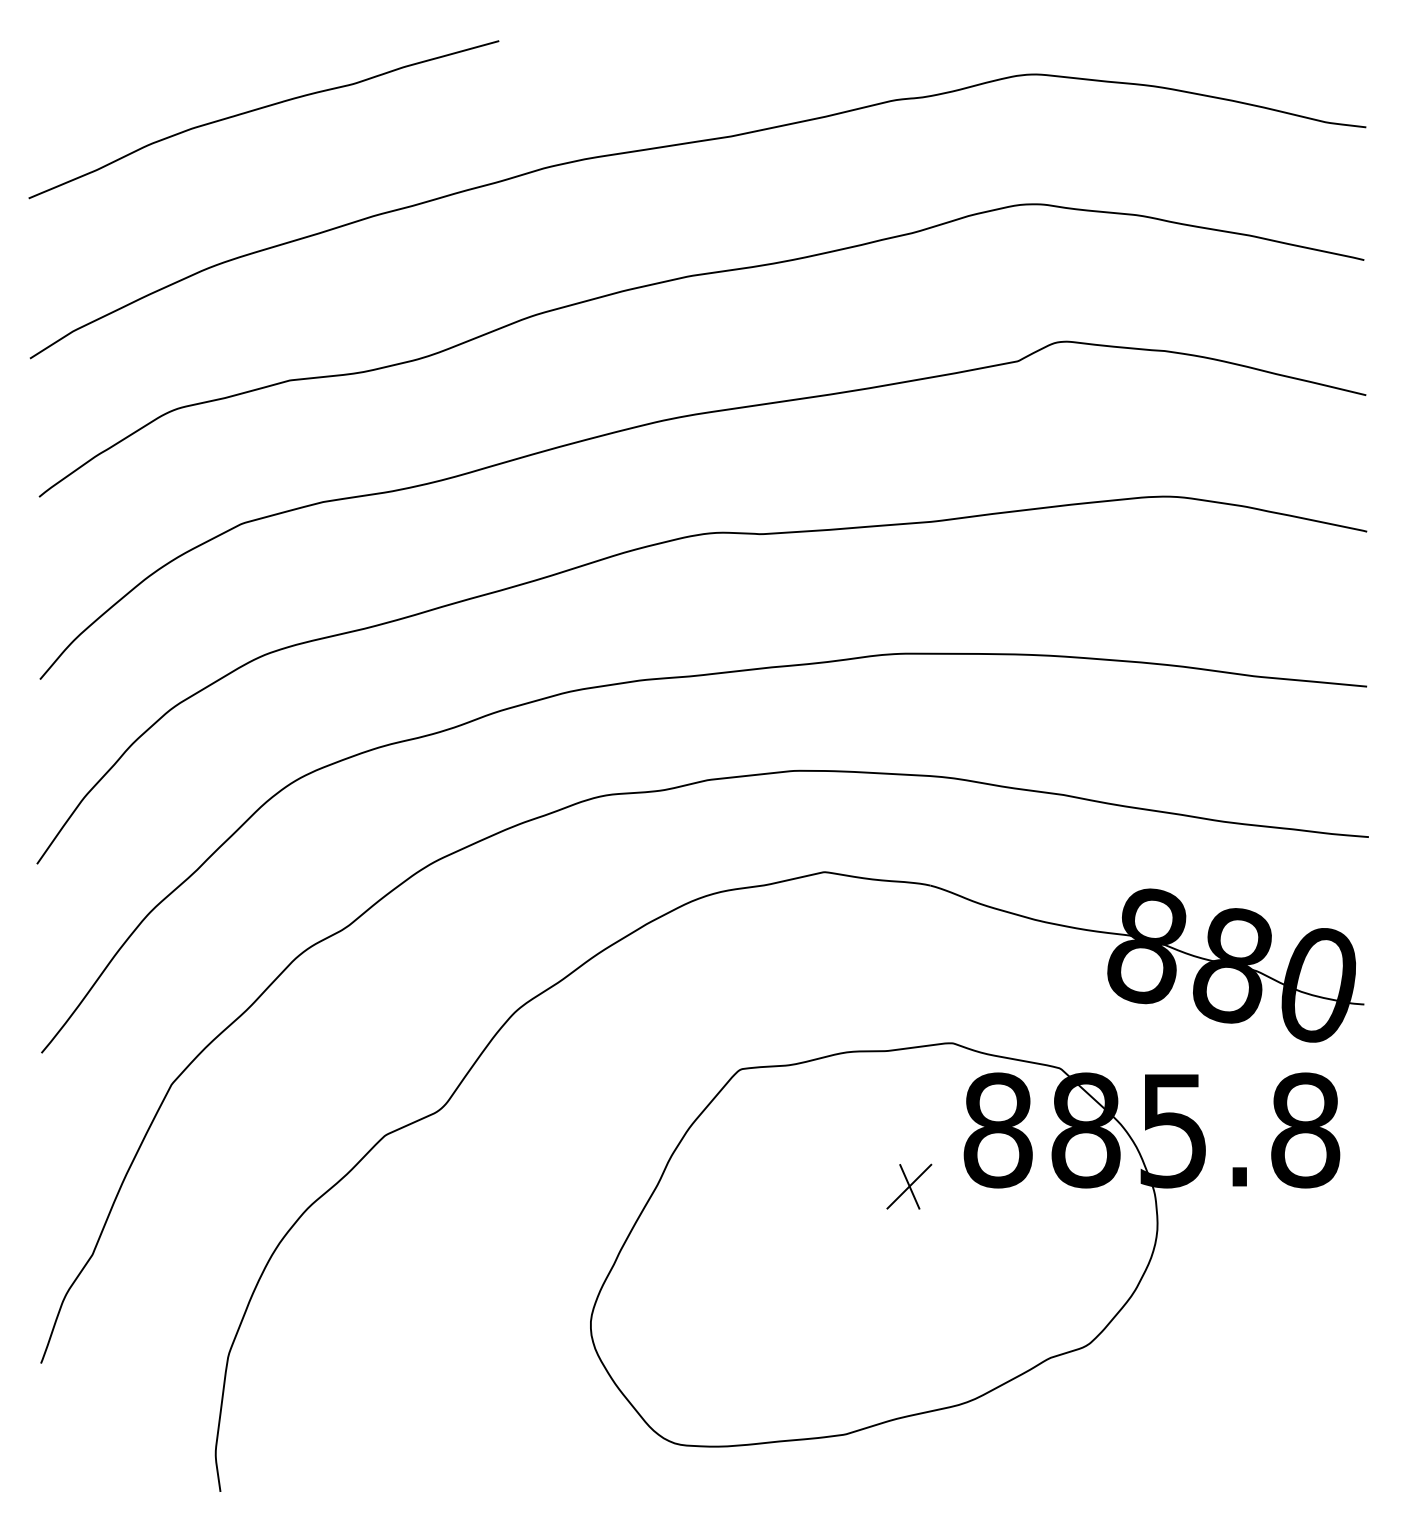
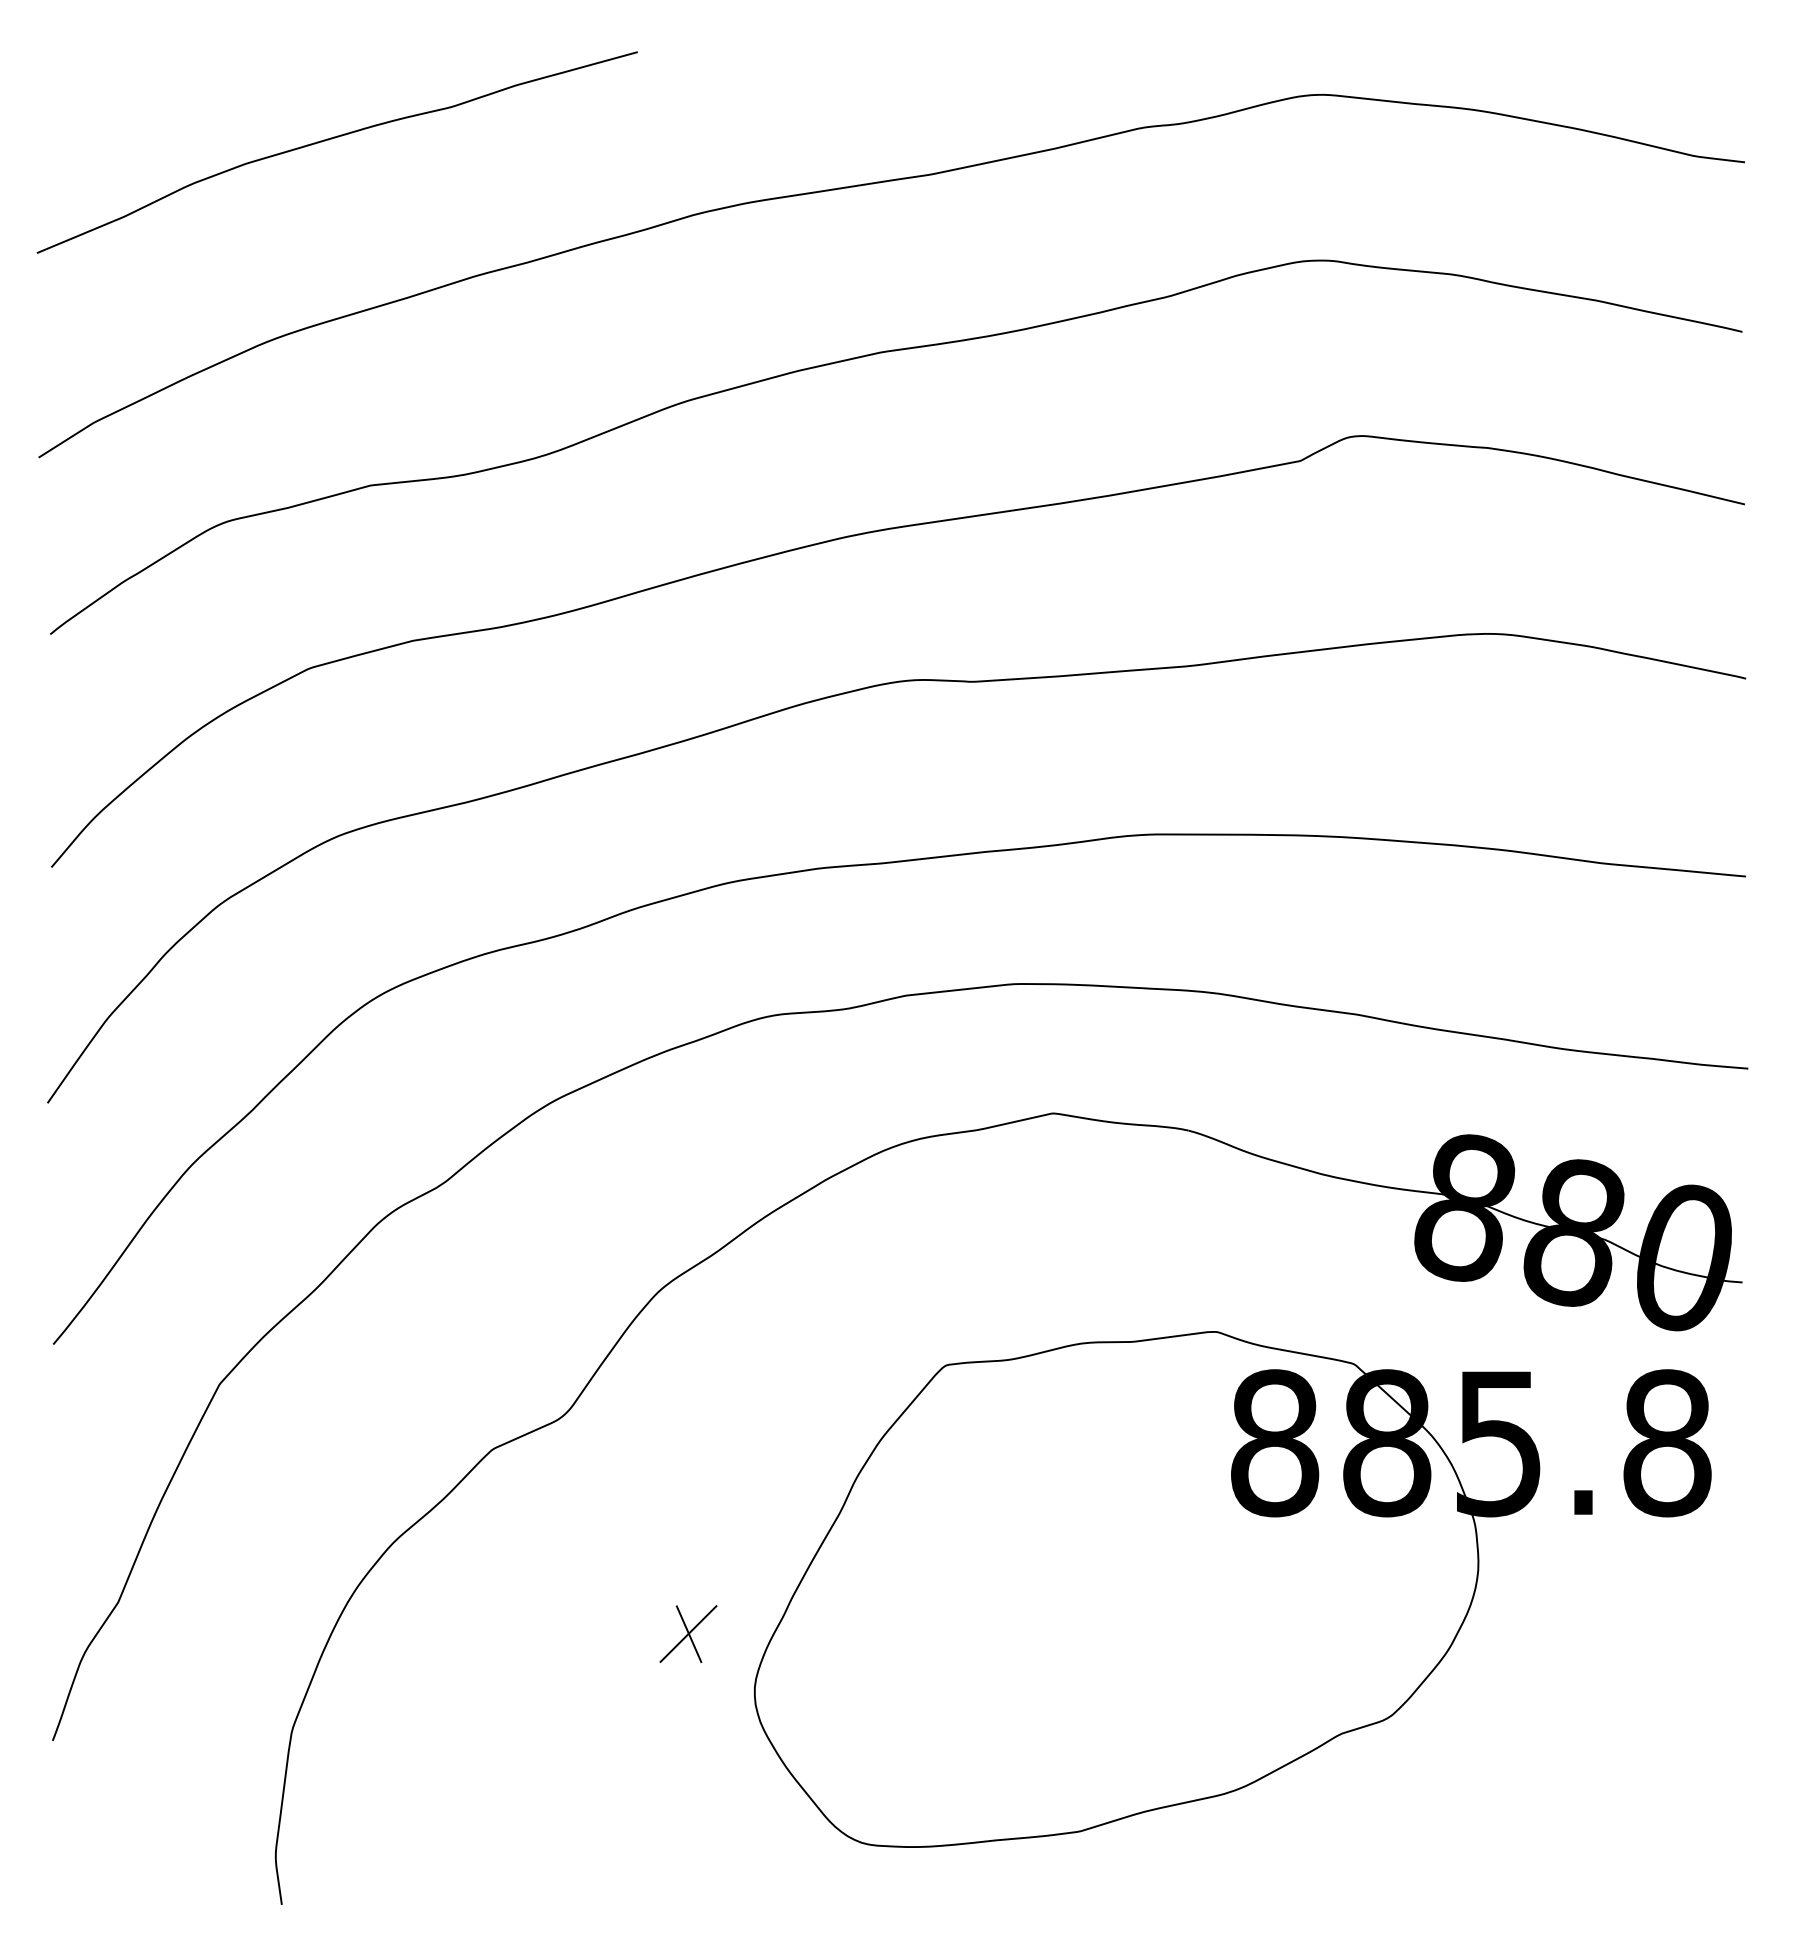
part: (909, 1186) -> (688, 1633), moved

